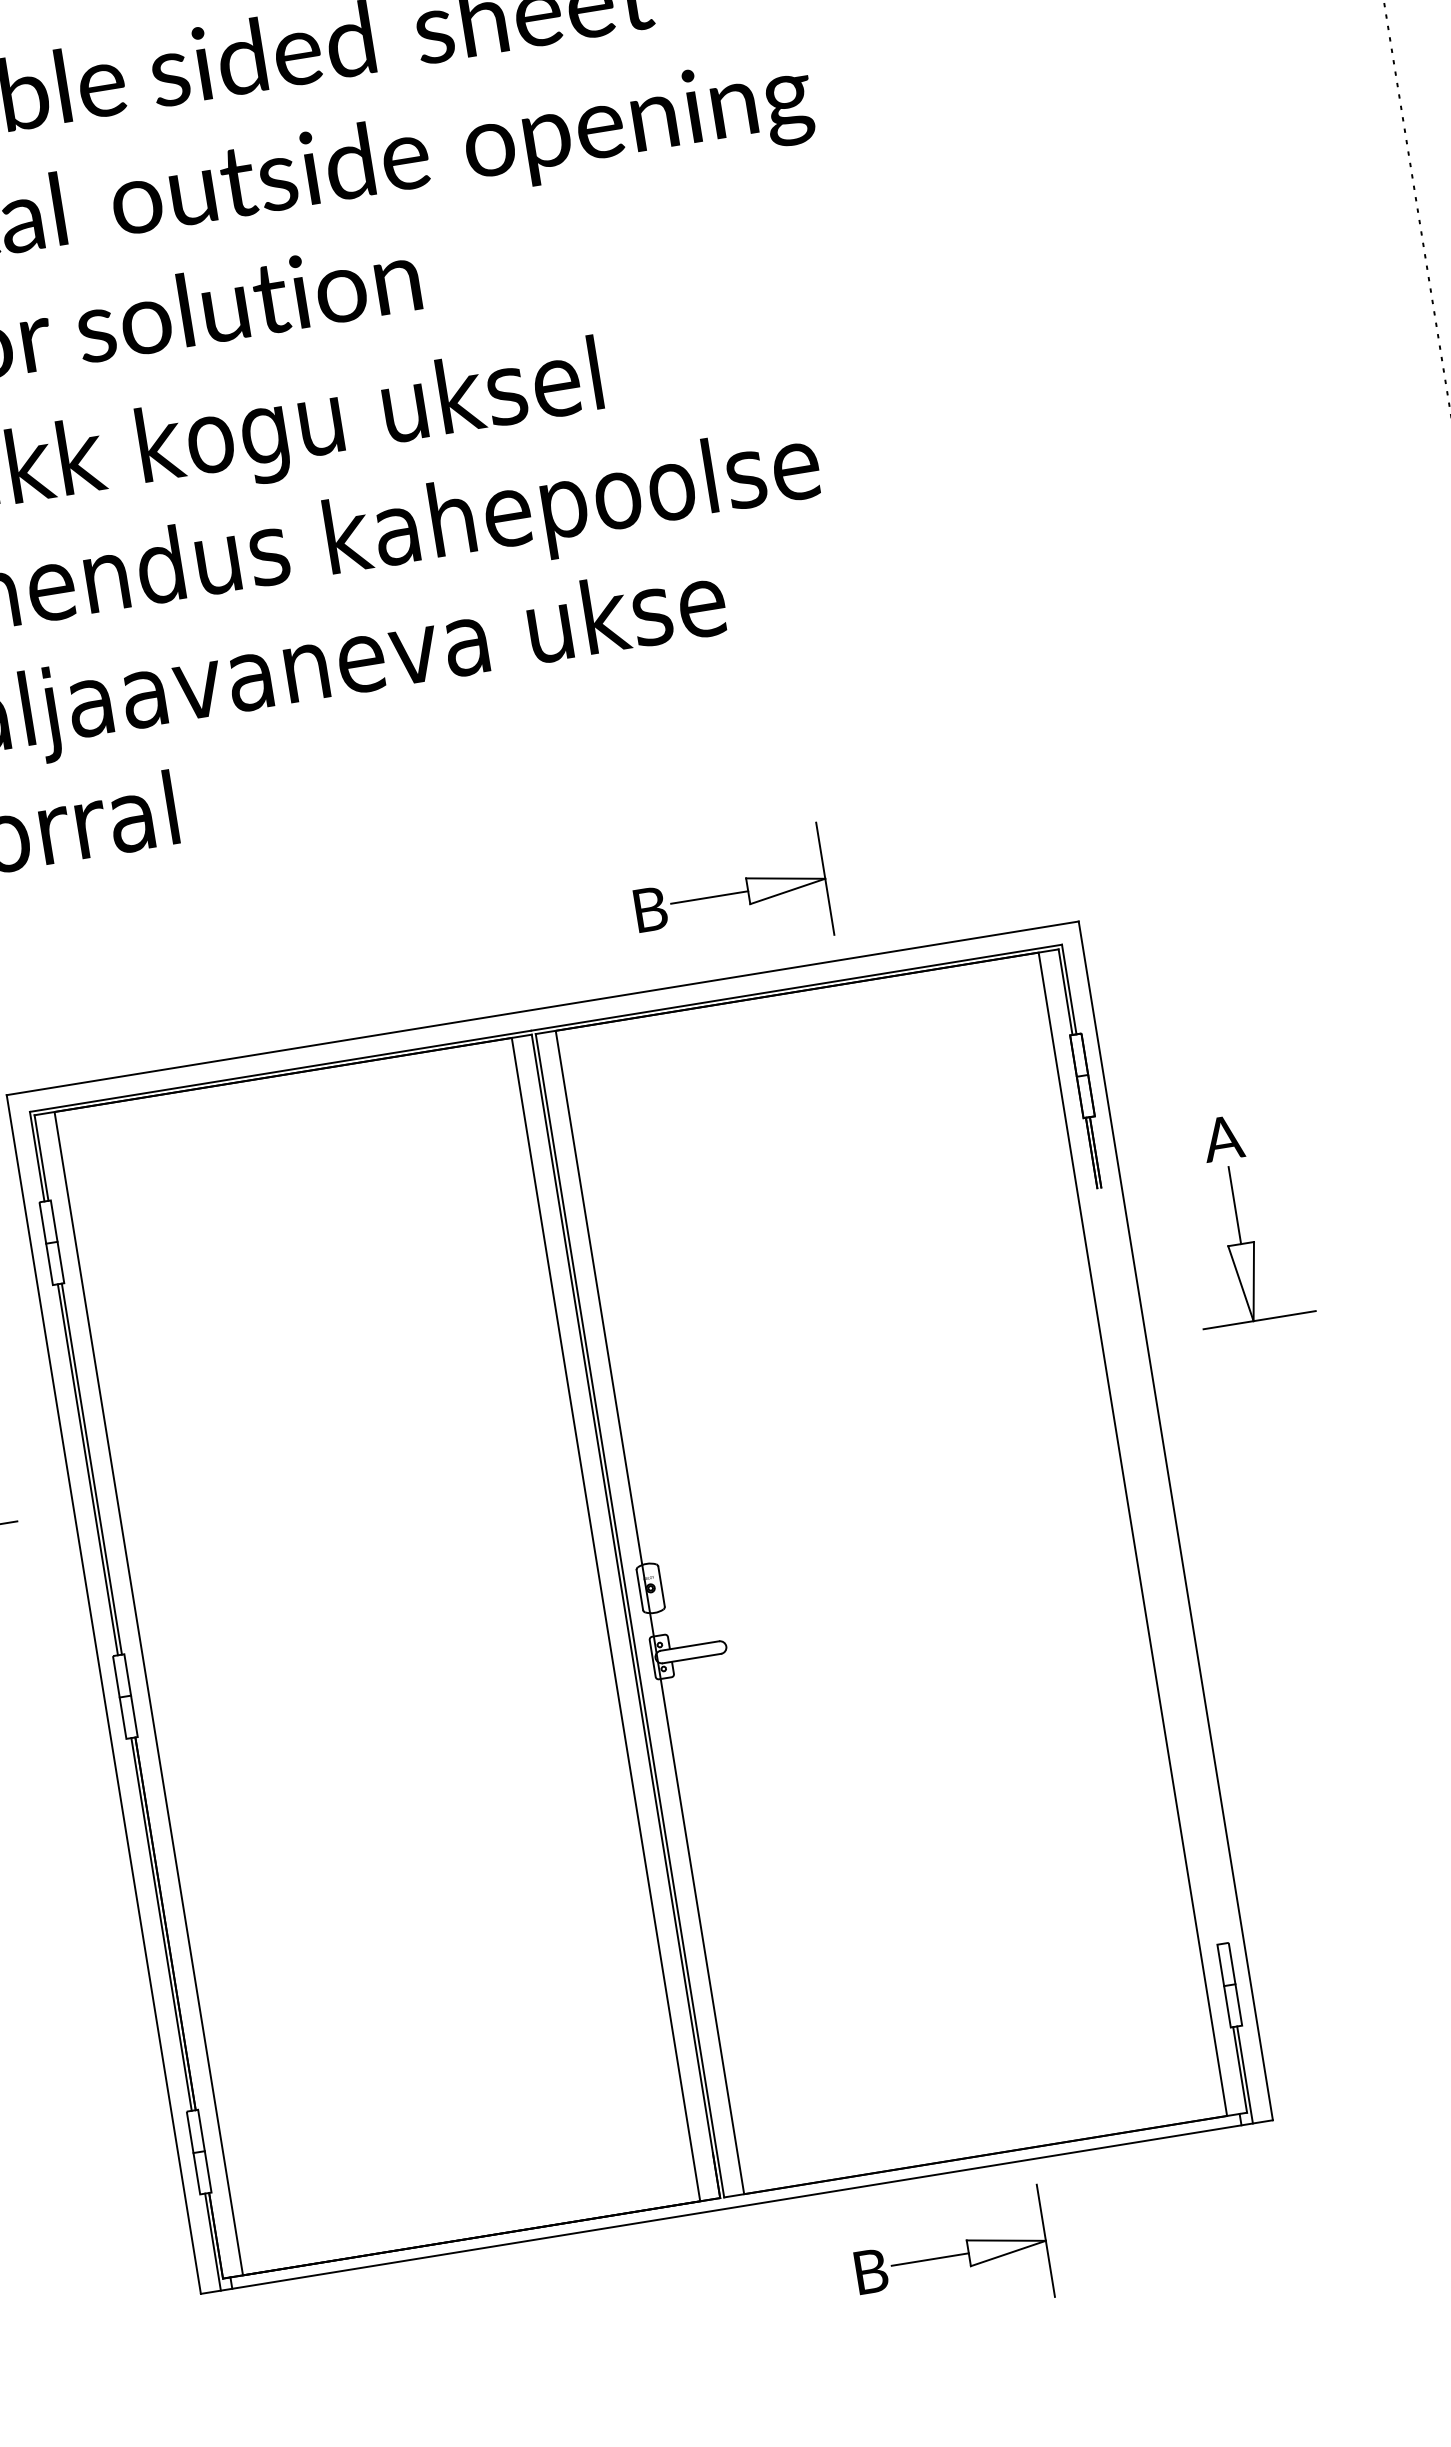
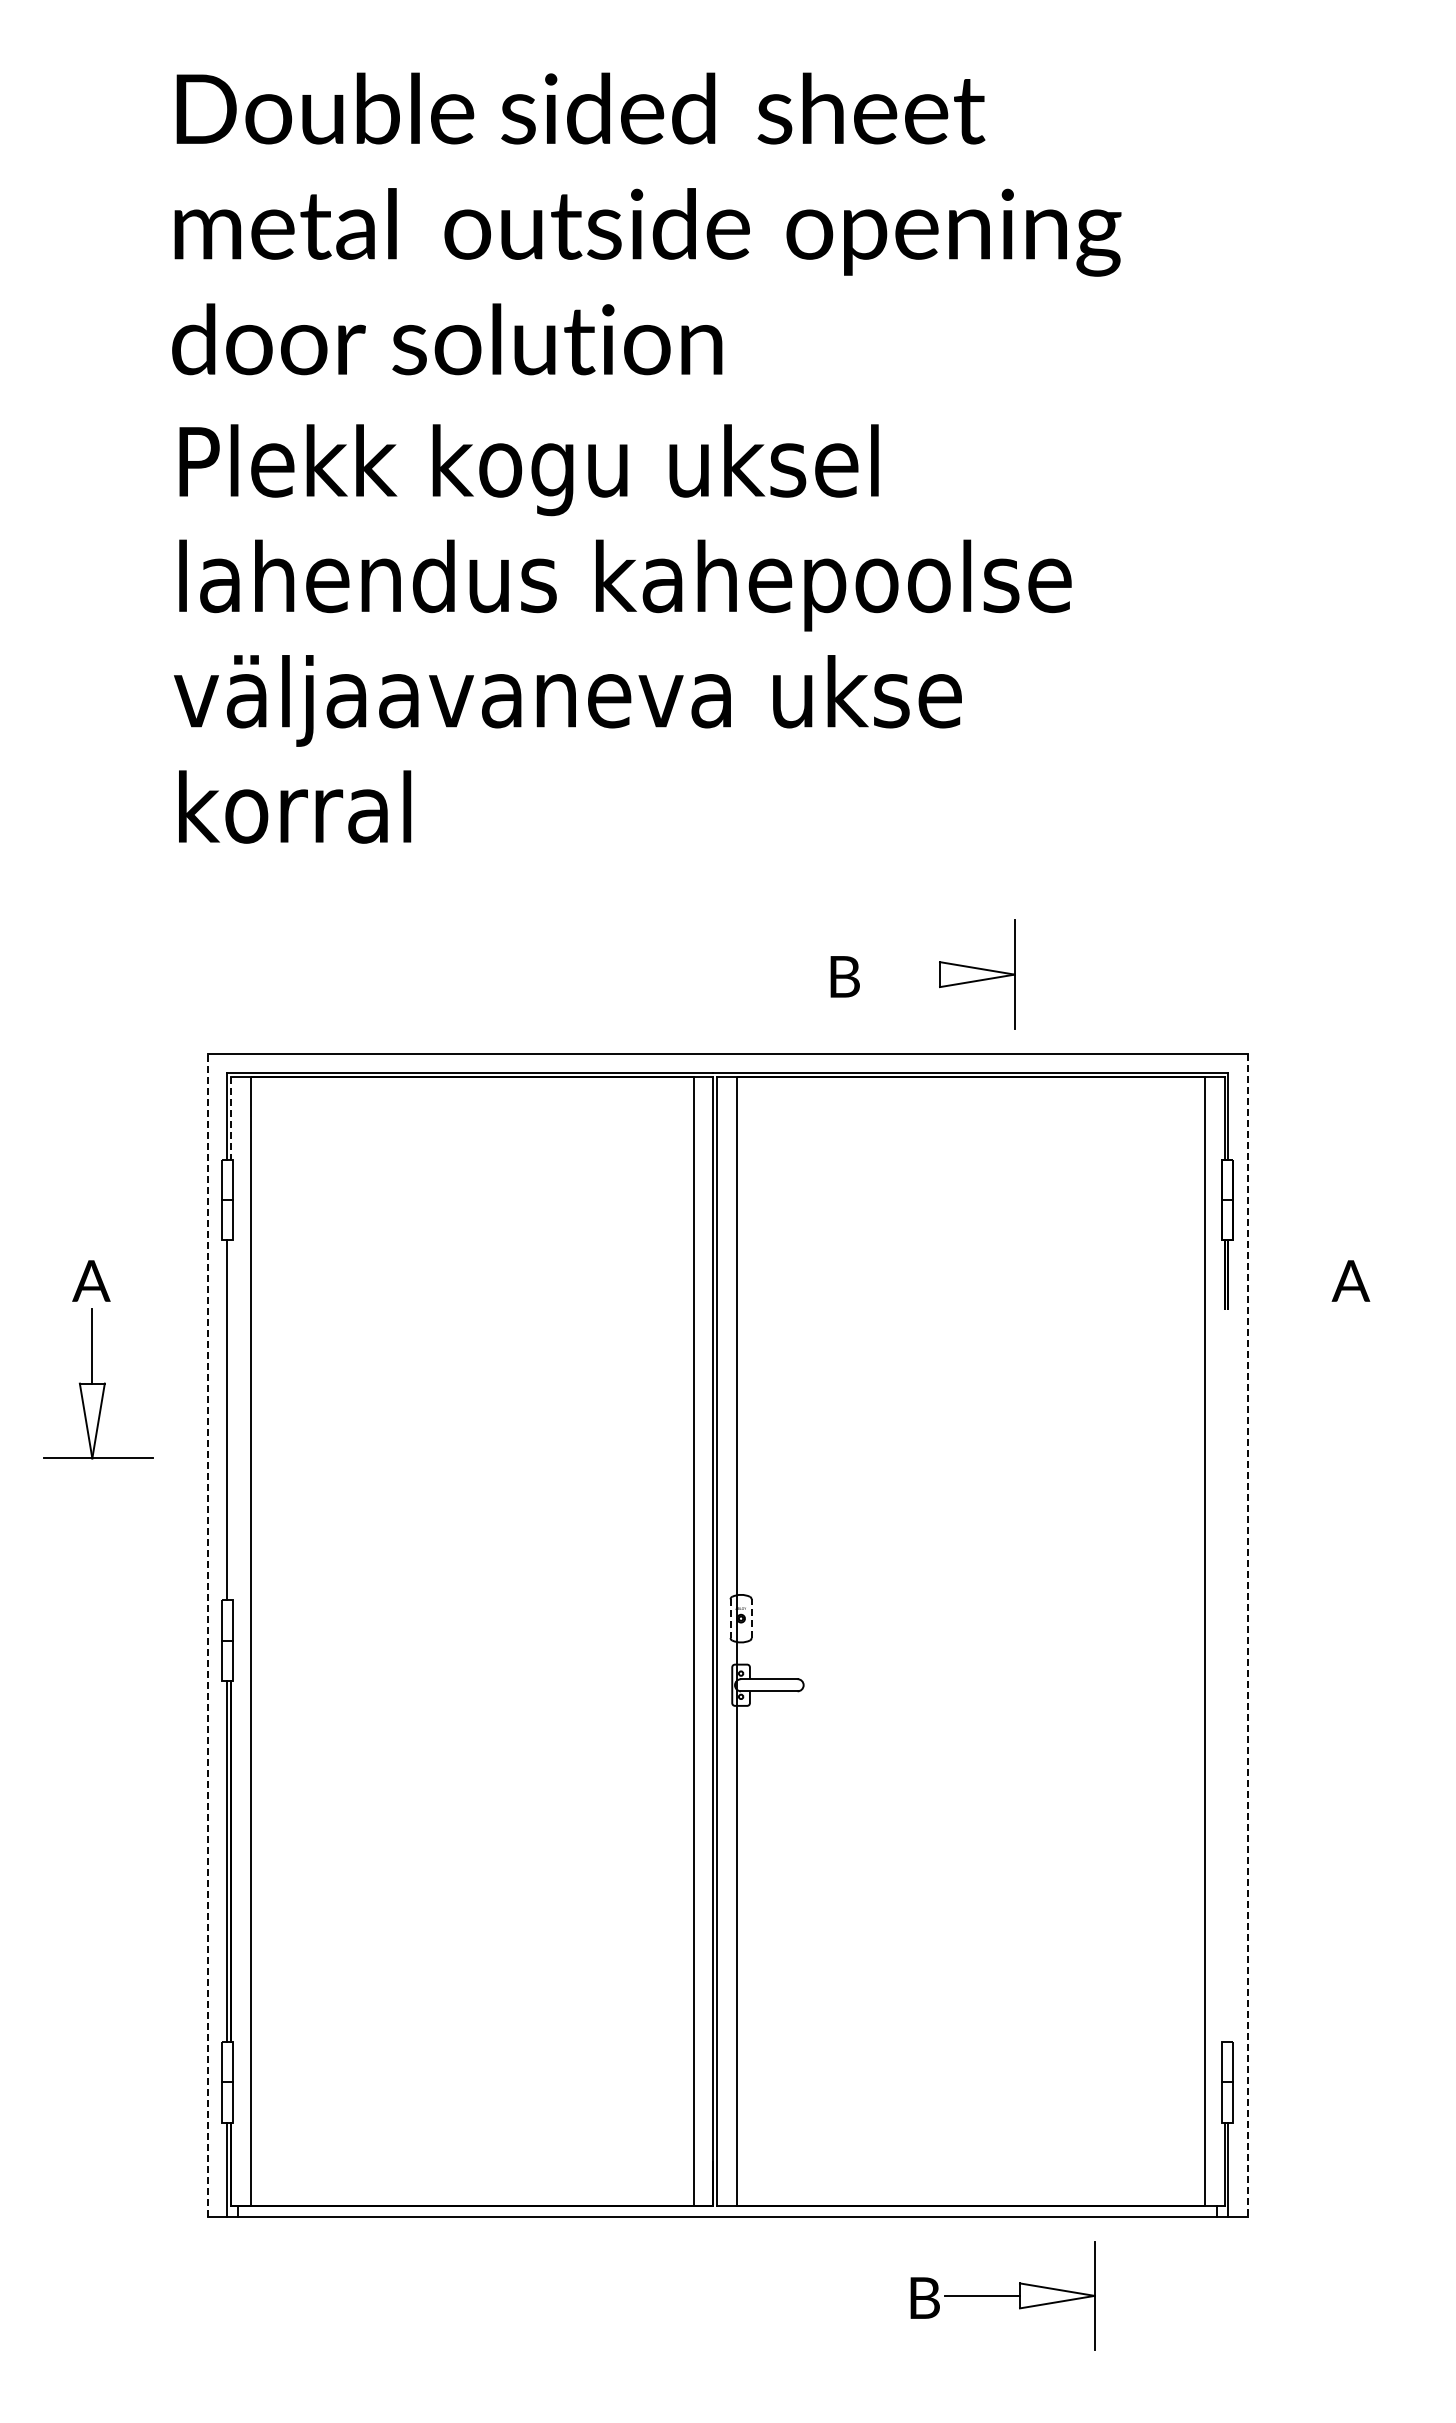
line: (709, 897) -> (902, 974), removed
line: (41, 1157) -> (231, 1118), solid -> dashed
part: (1246, 1243) -> (1357, 1383), removed
line: (92, 1469) -> (231, 1420), removed
line: (1175, 1521) -> (1247, 1635), solid -> dashed
line: (661, 1586) -> (751, 1618), solid -> dashed
line: (639, 1591) -> (730, 1619), solid -> dashed
line: (103, 1693) -> (207, 1634), solid -> dashed
part: (950, 2255) -> (1002, 2295), moved

